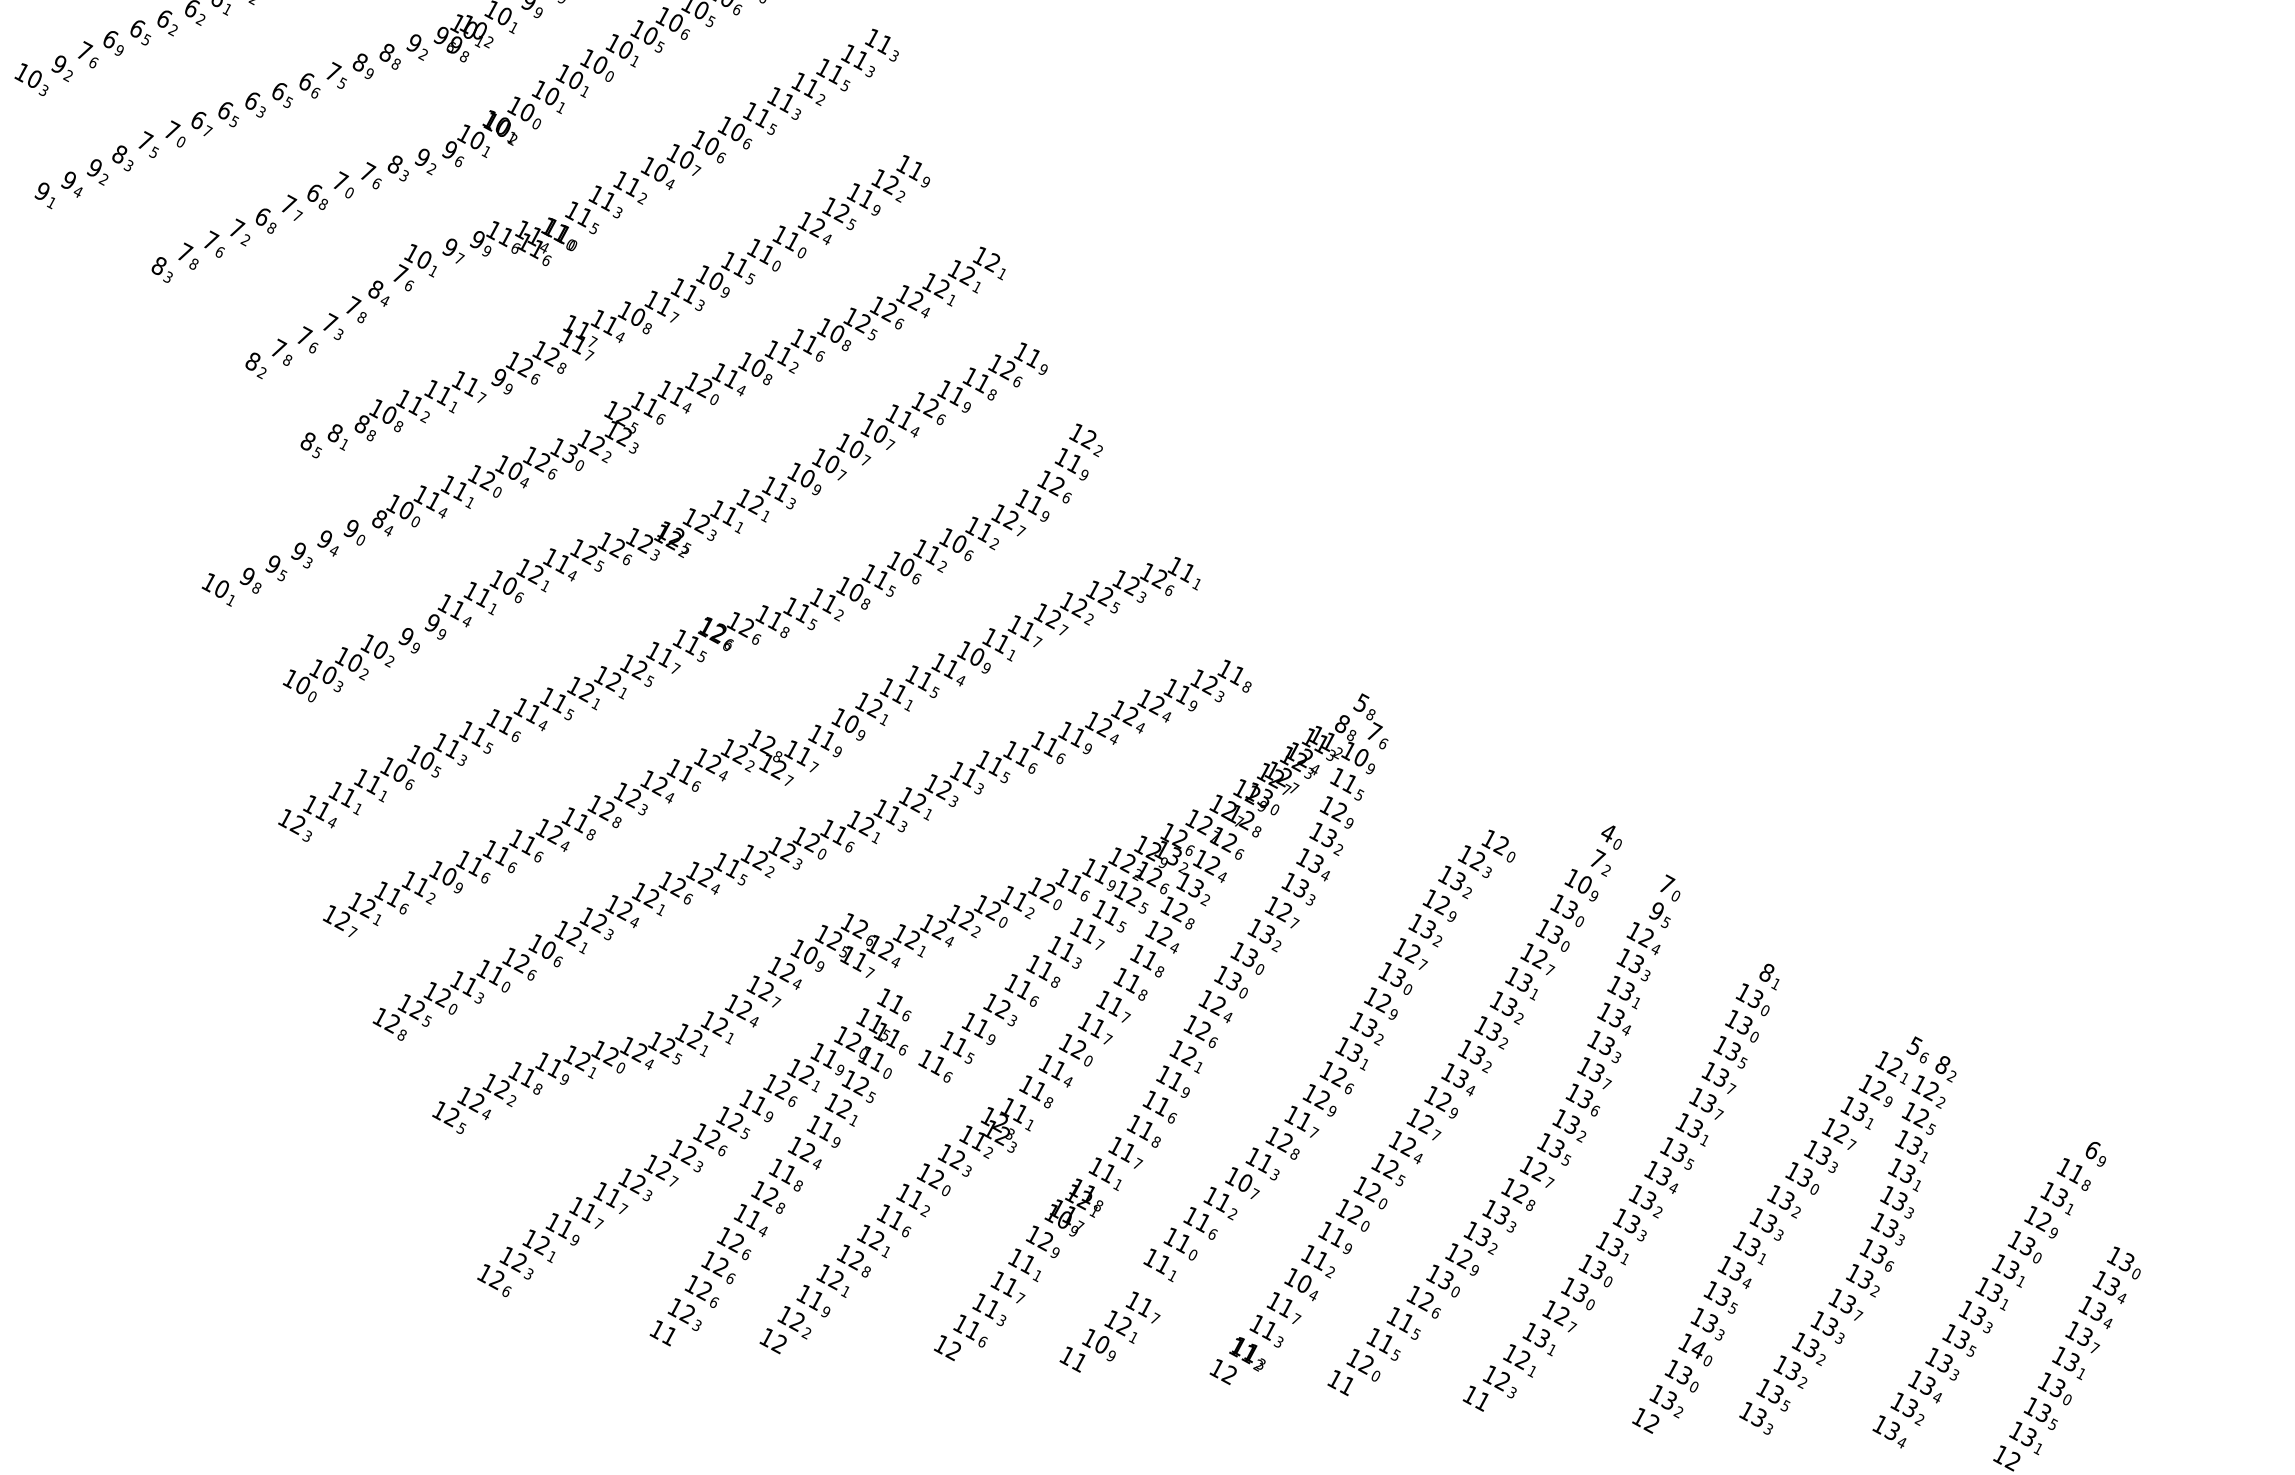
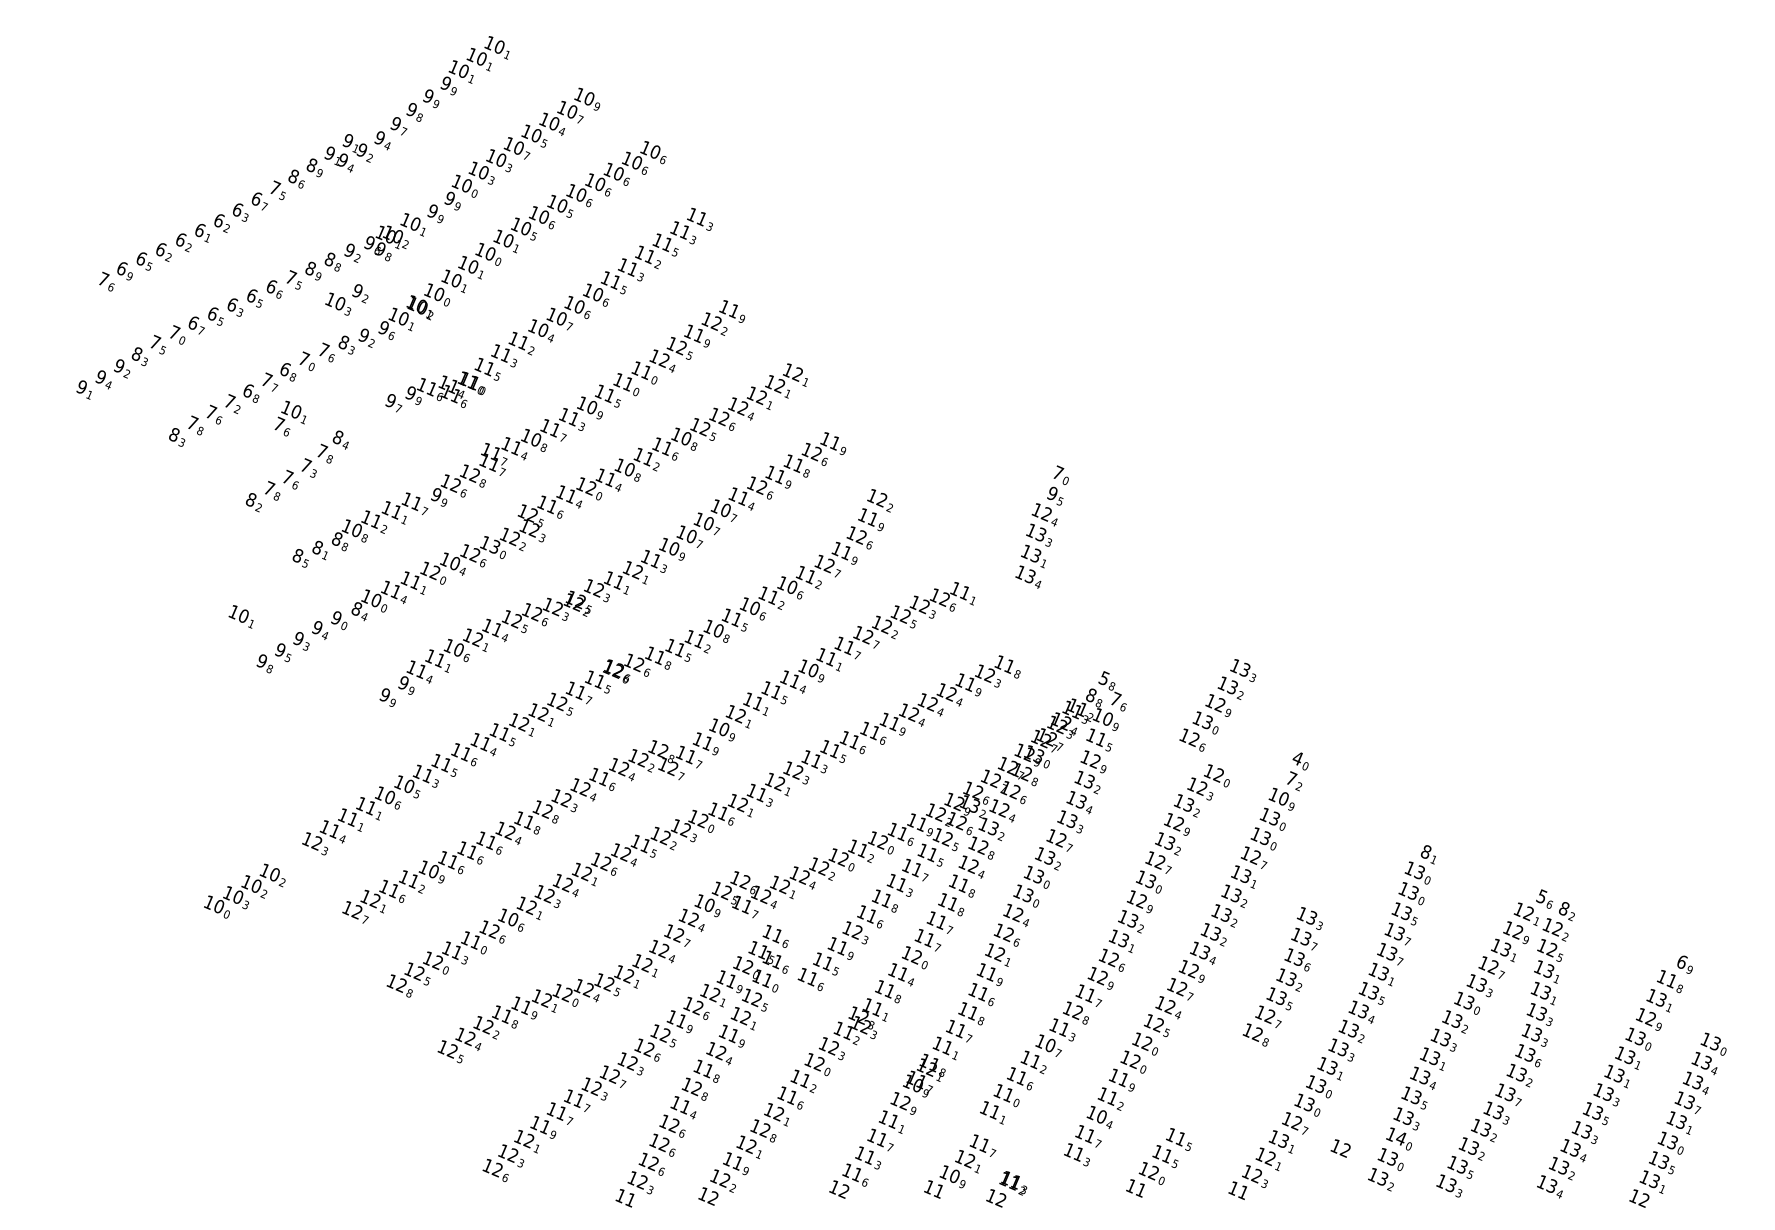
text: (43, 74) -> (346, 299), moved
text: (415, 268) -> (290, 418), moved
text: (217, 589) -> (240, 616), moved
text: (338, 667) -> (244, 890), moved
text: (1638, 953) -> (1041, 526), moved
text: (1461, 1259) -> (1217, 705), moved
text: (1238, 1361) -> (1006, 1189), moved
text: (1645, 1420) -> (1340, 1148), moved

